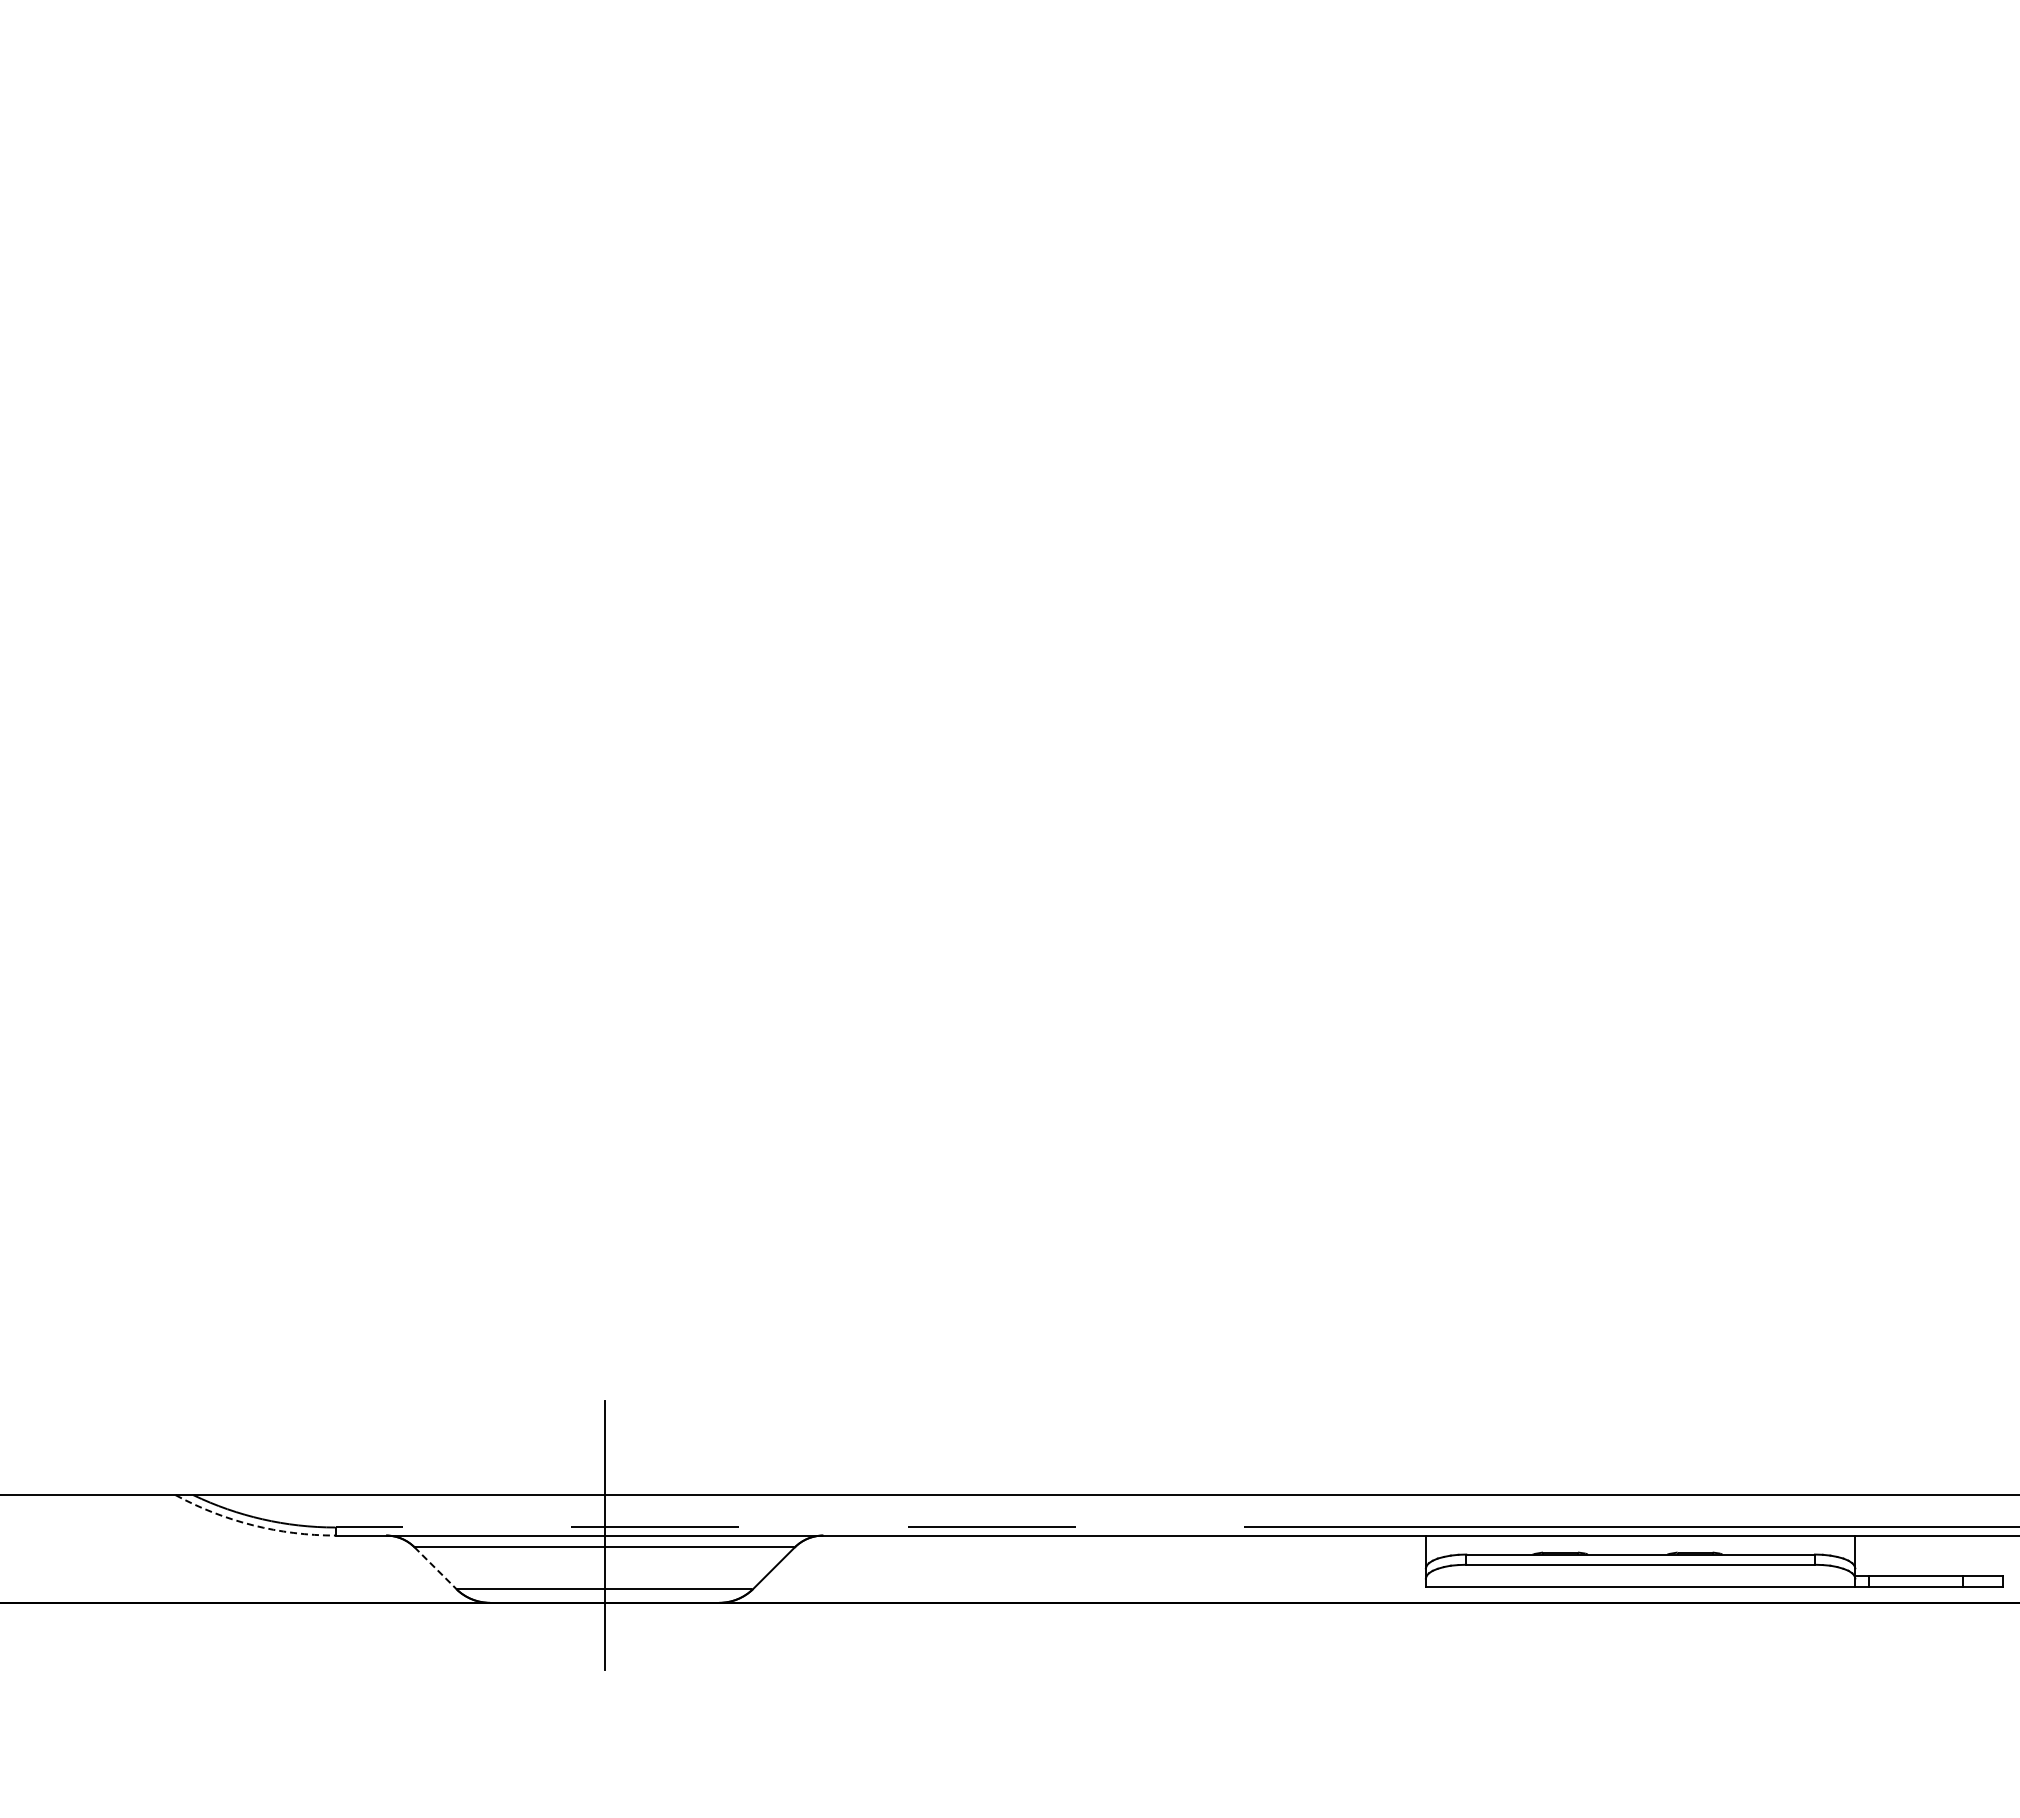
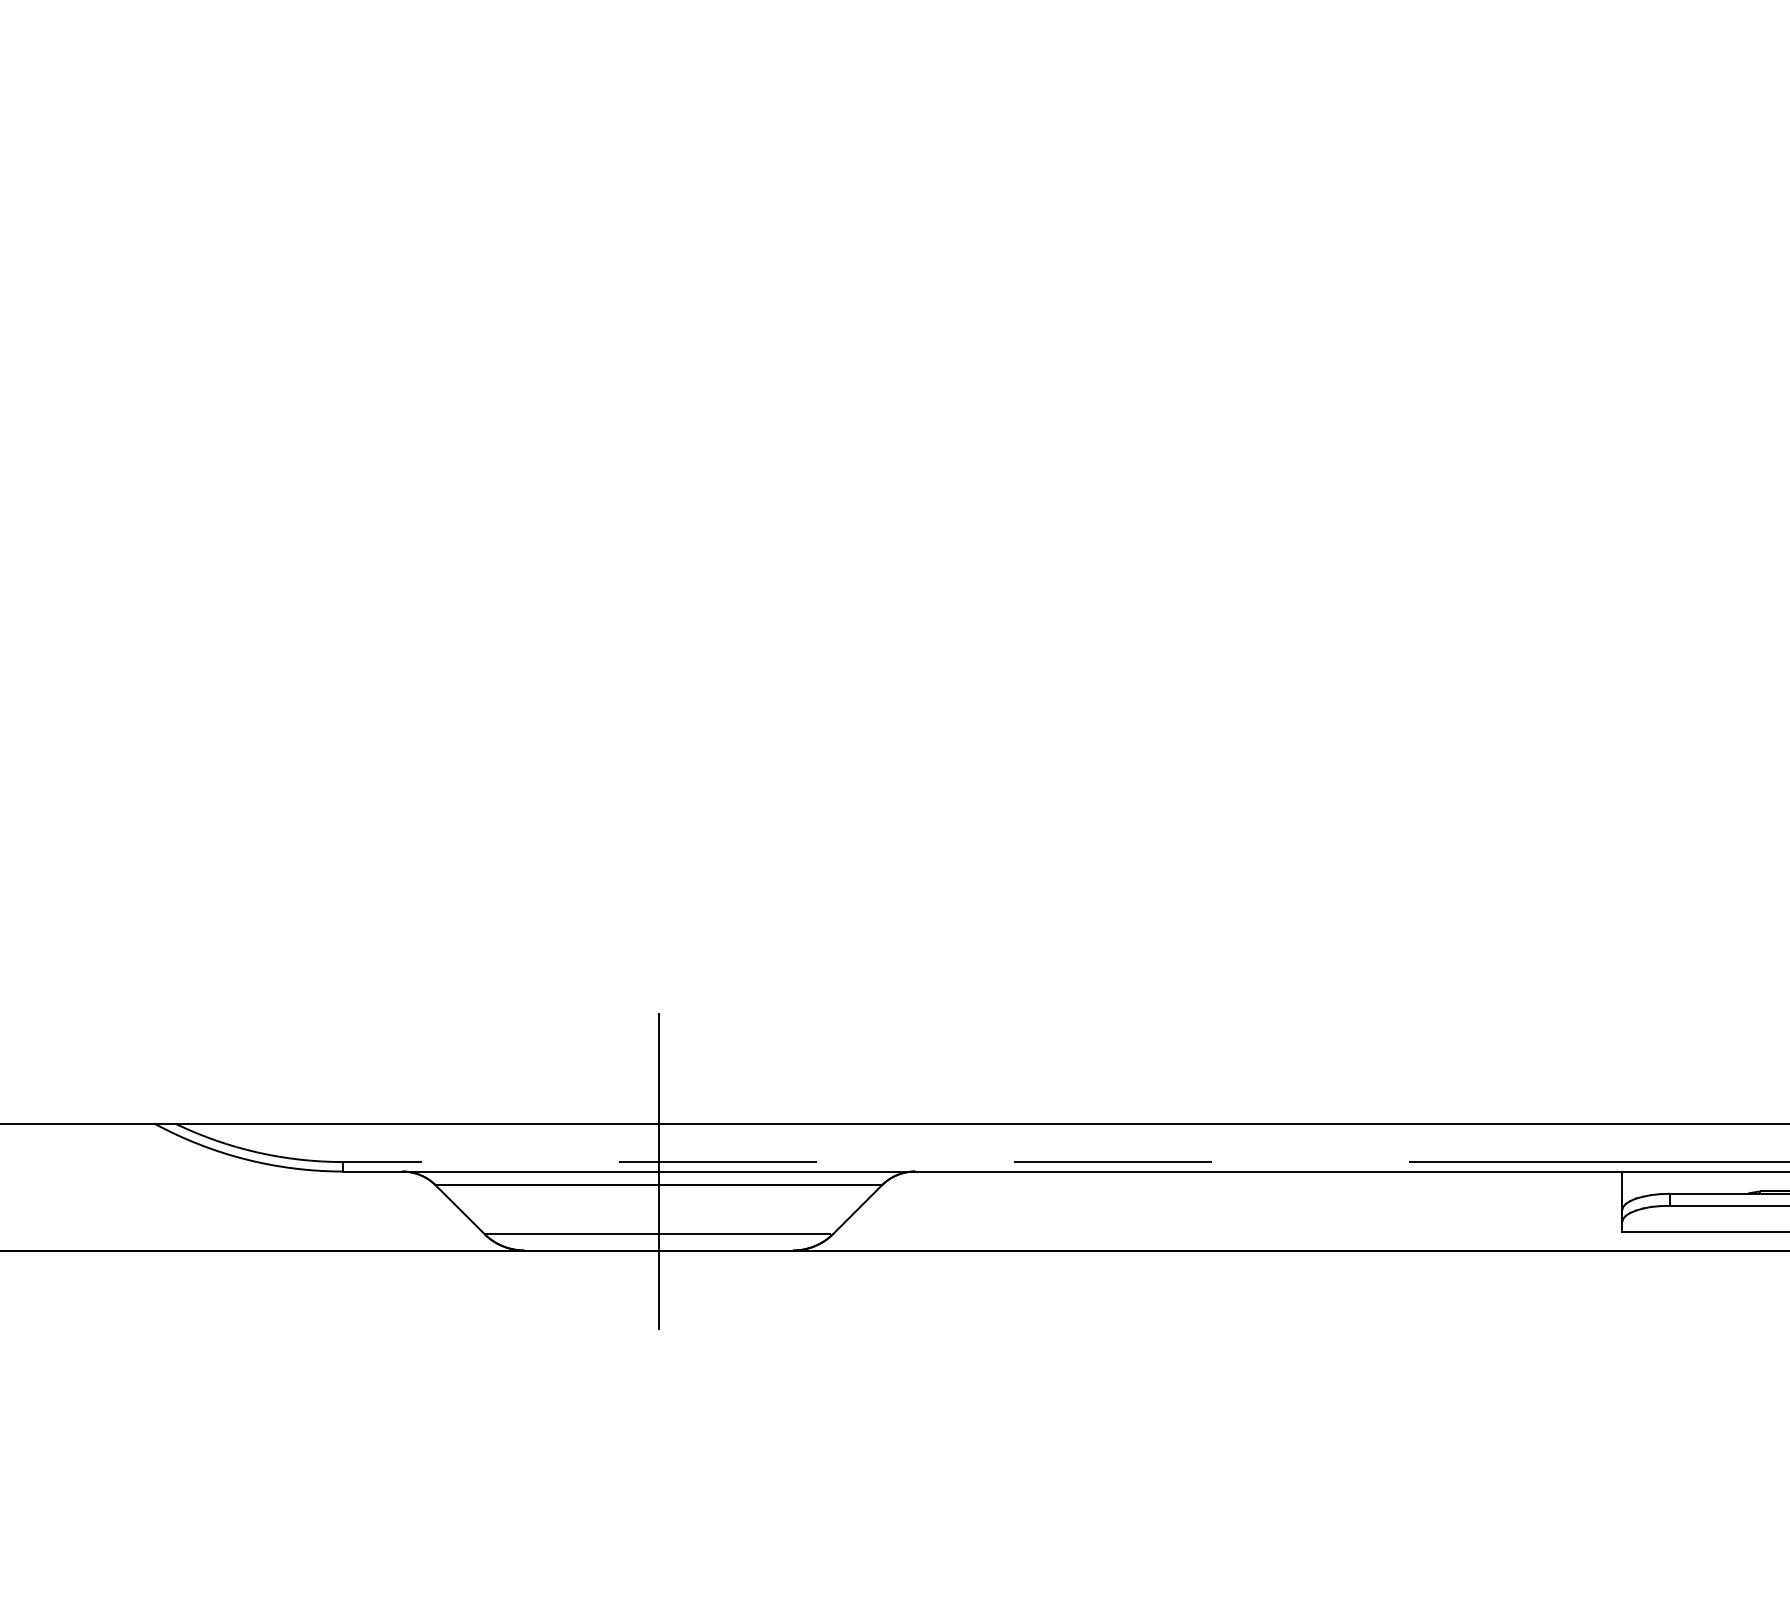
arc: (253, 1525) -> (246, 1159), dashed -> solid
line: (435, 1568) -> (460, 1210), dashed -> solid

